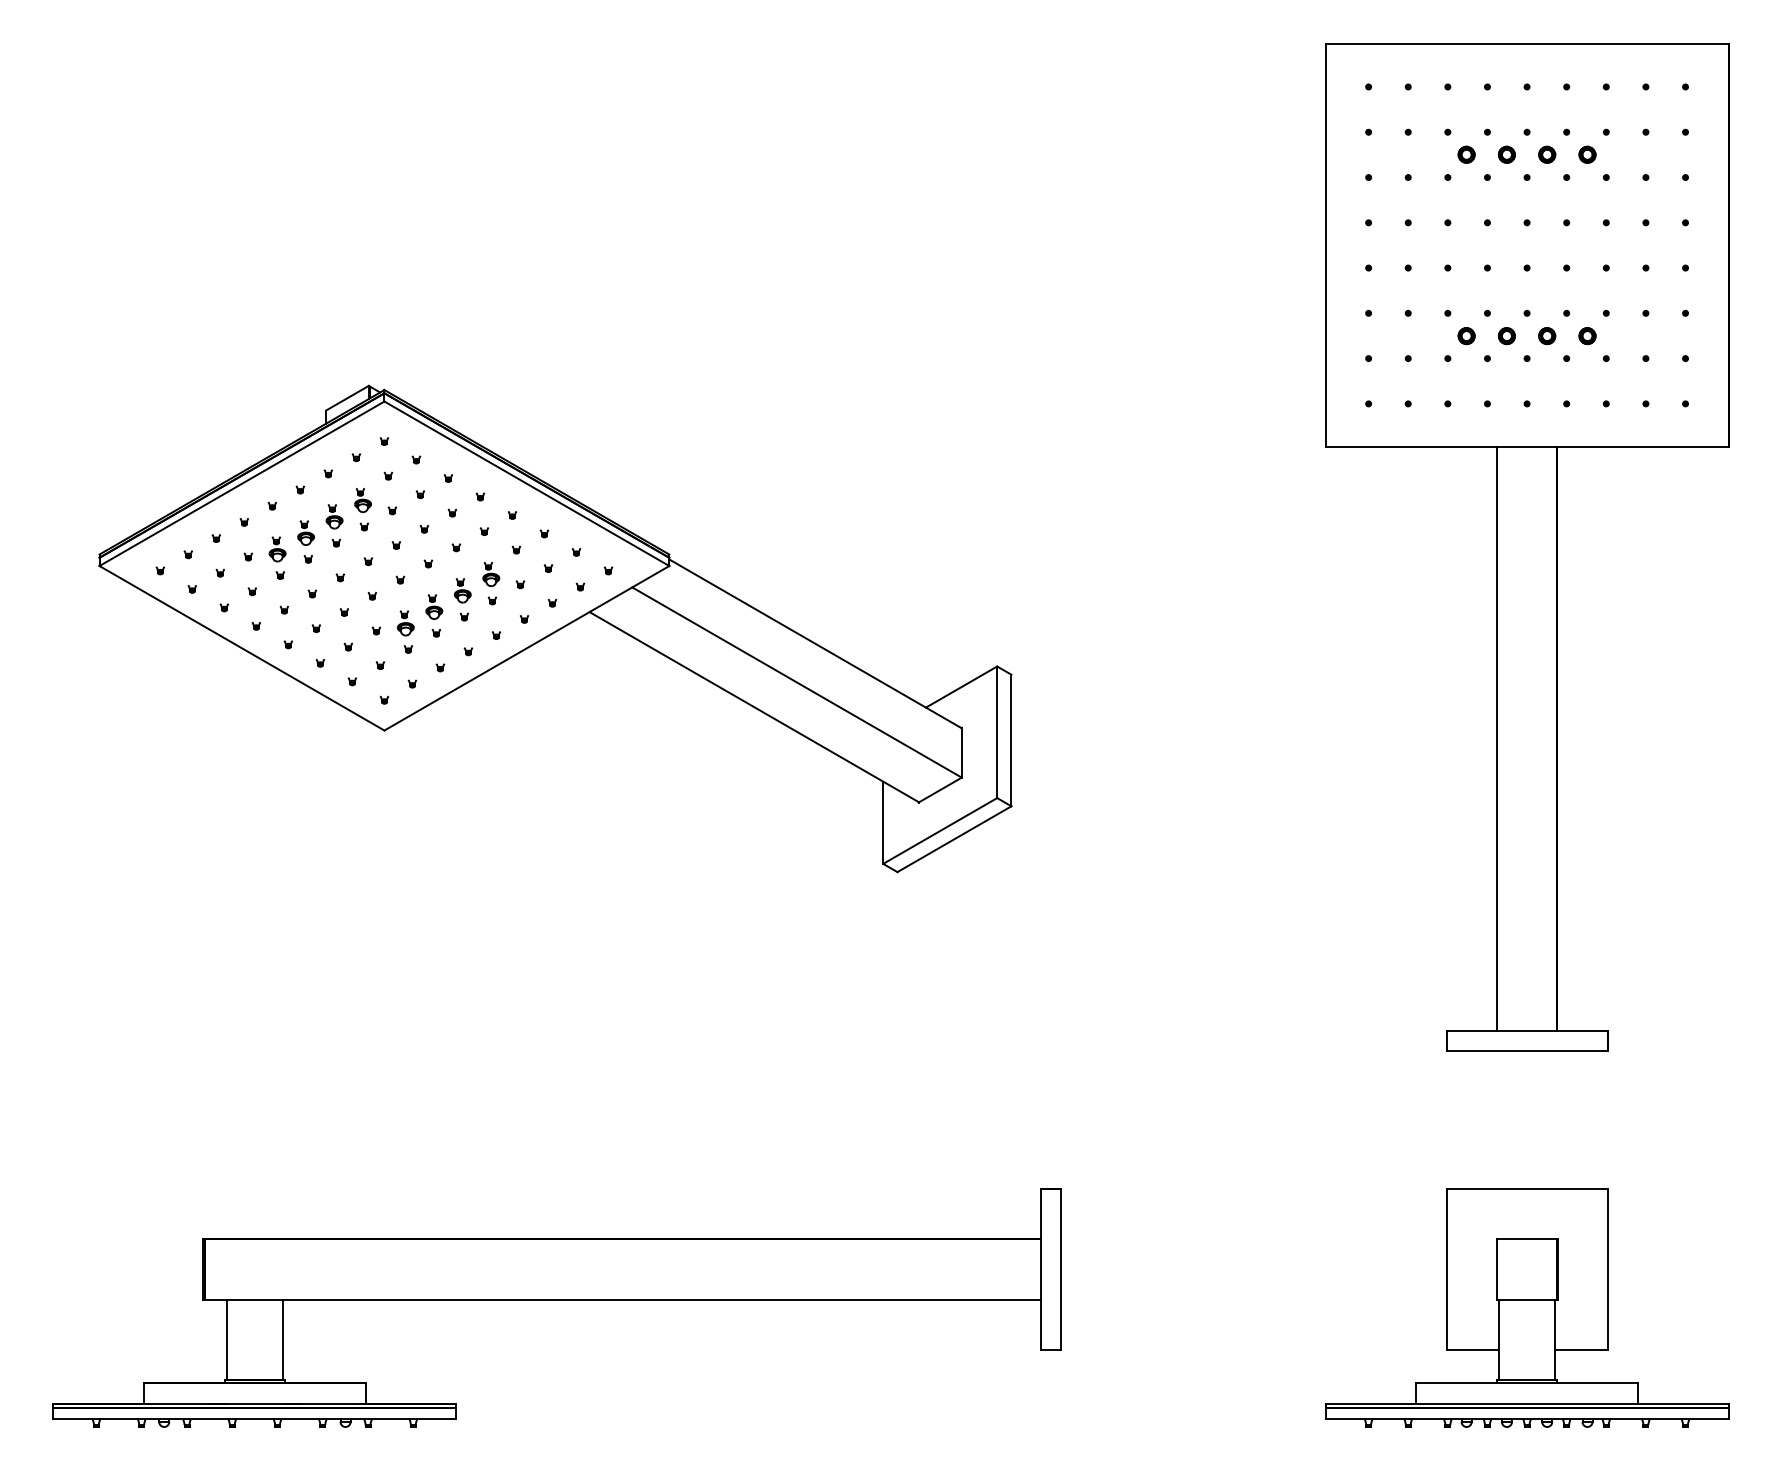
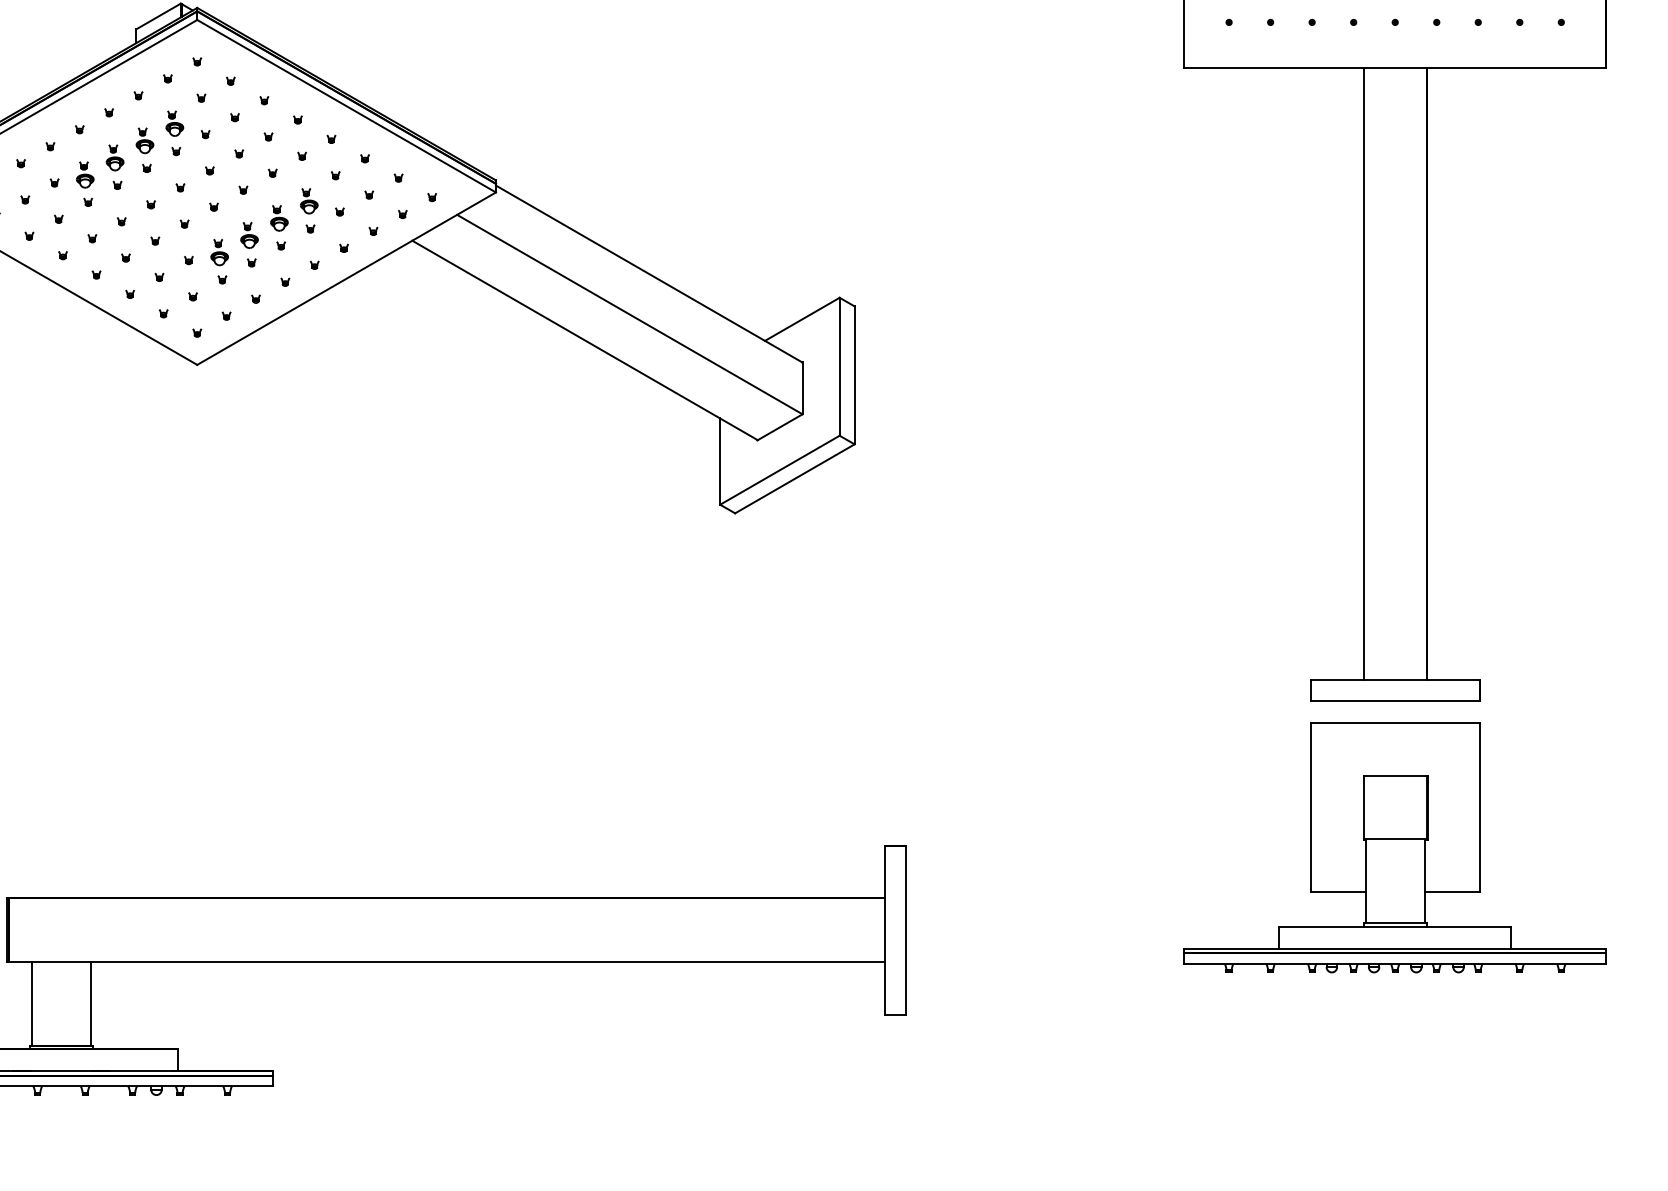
part: (1527, 1307) -> (1395, 847), moved

